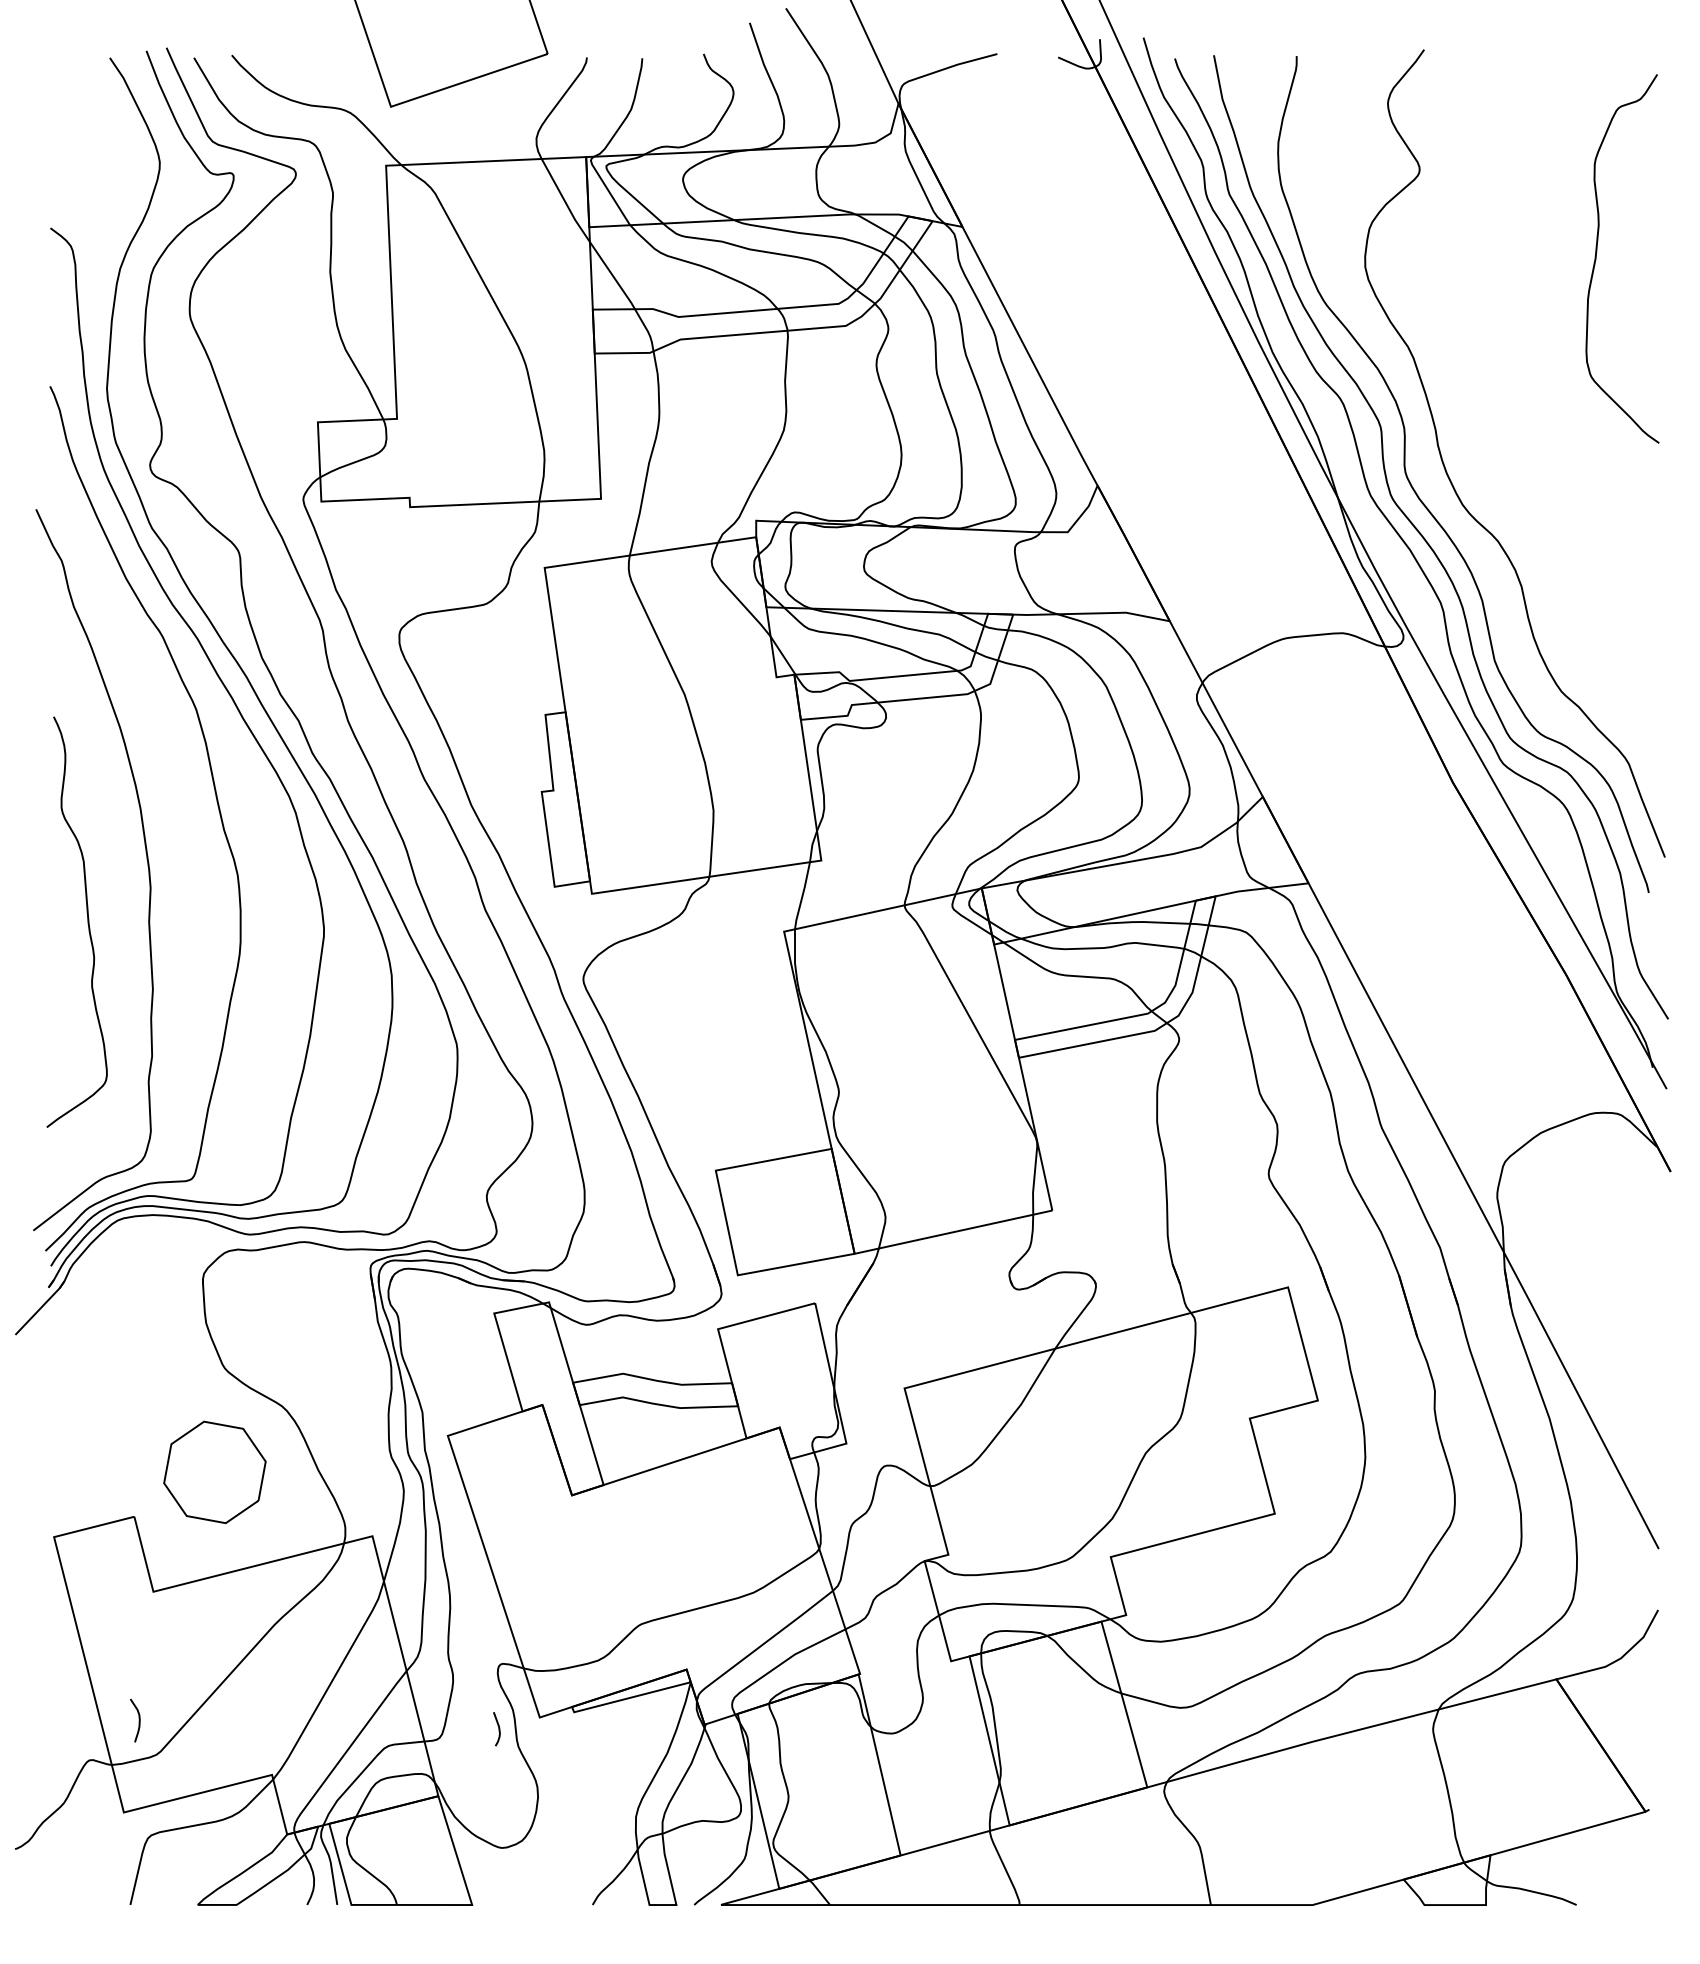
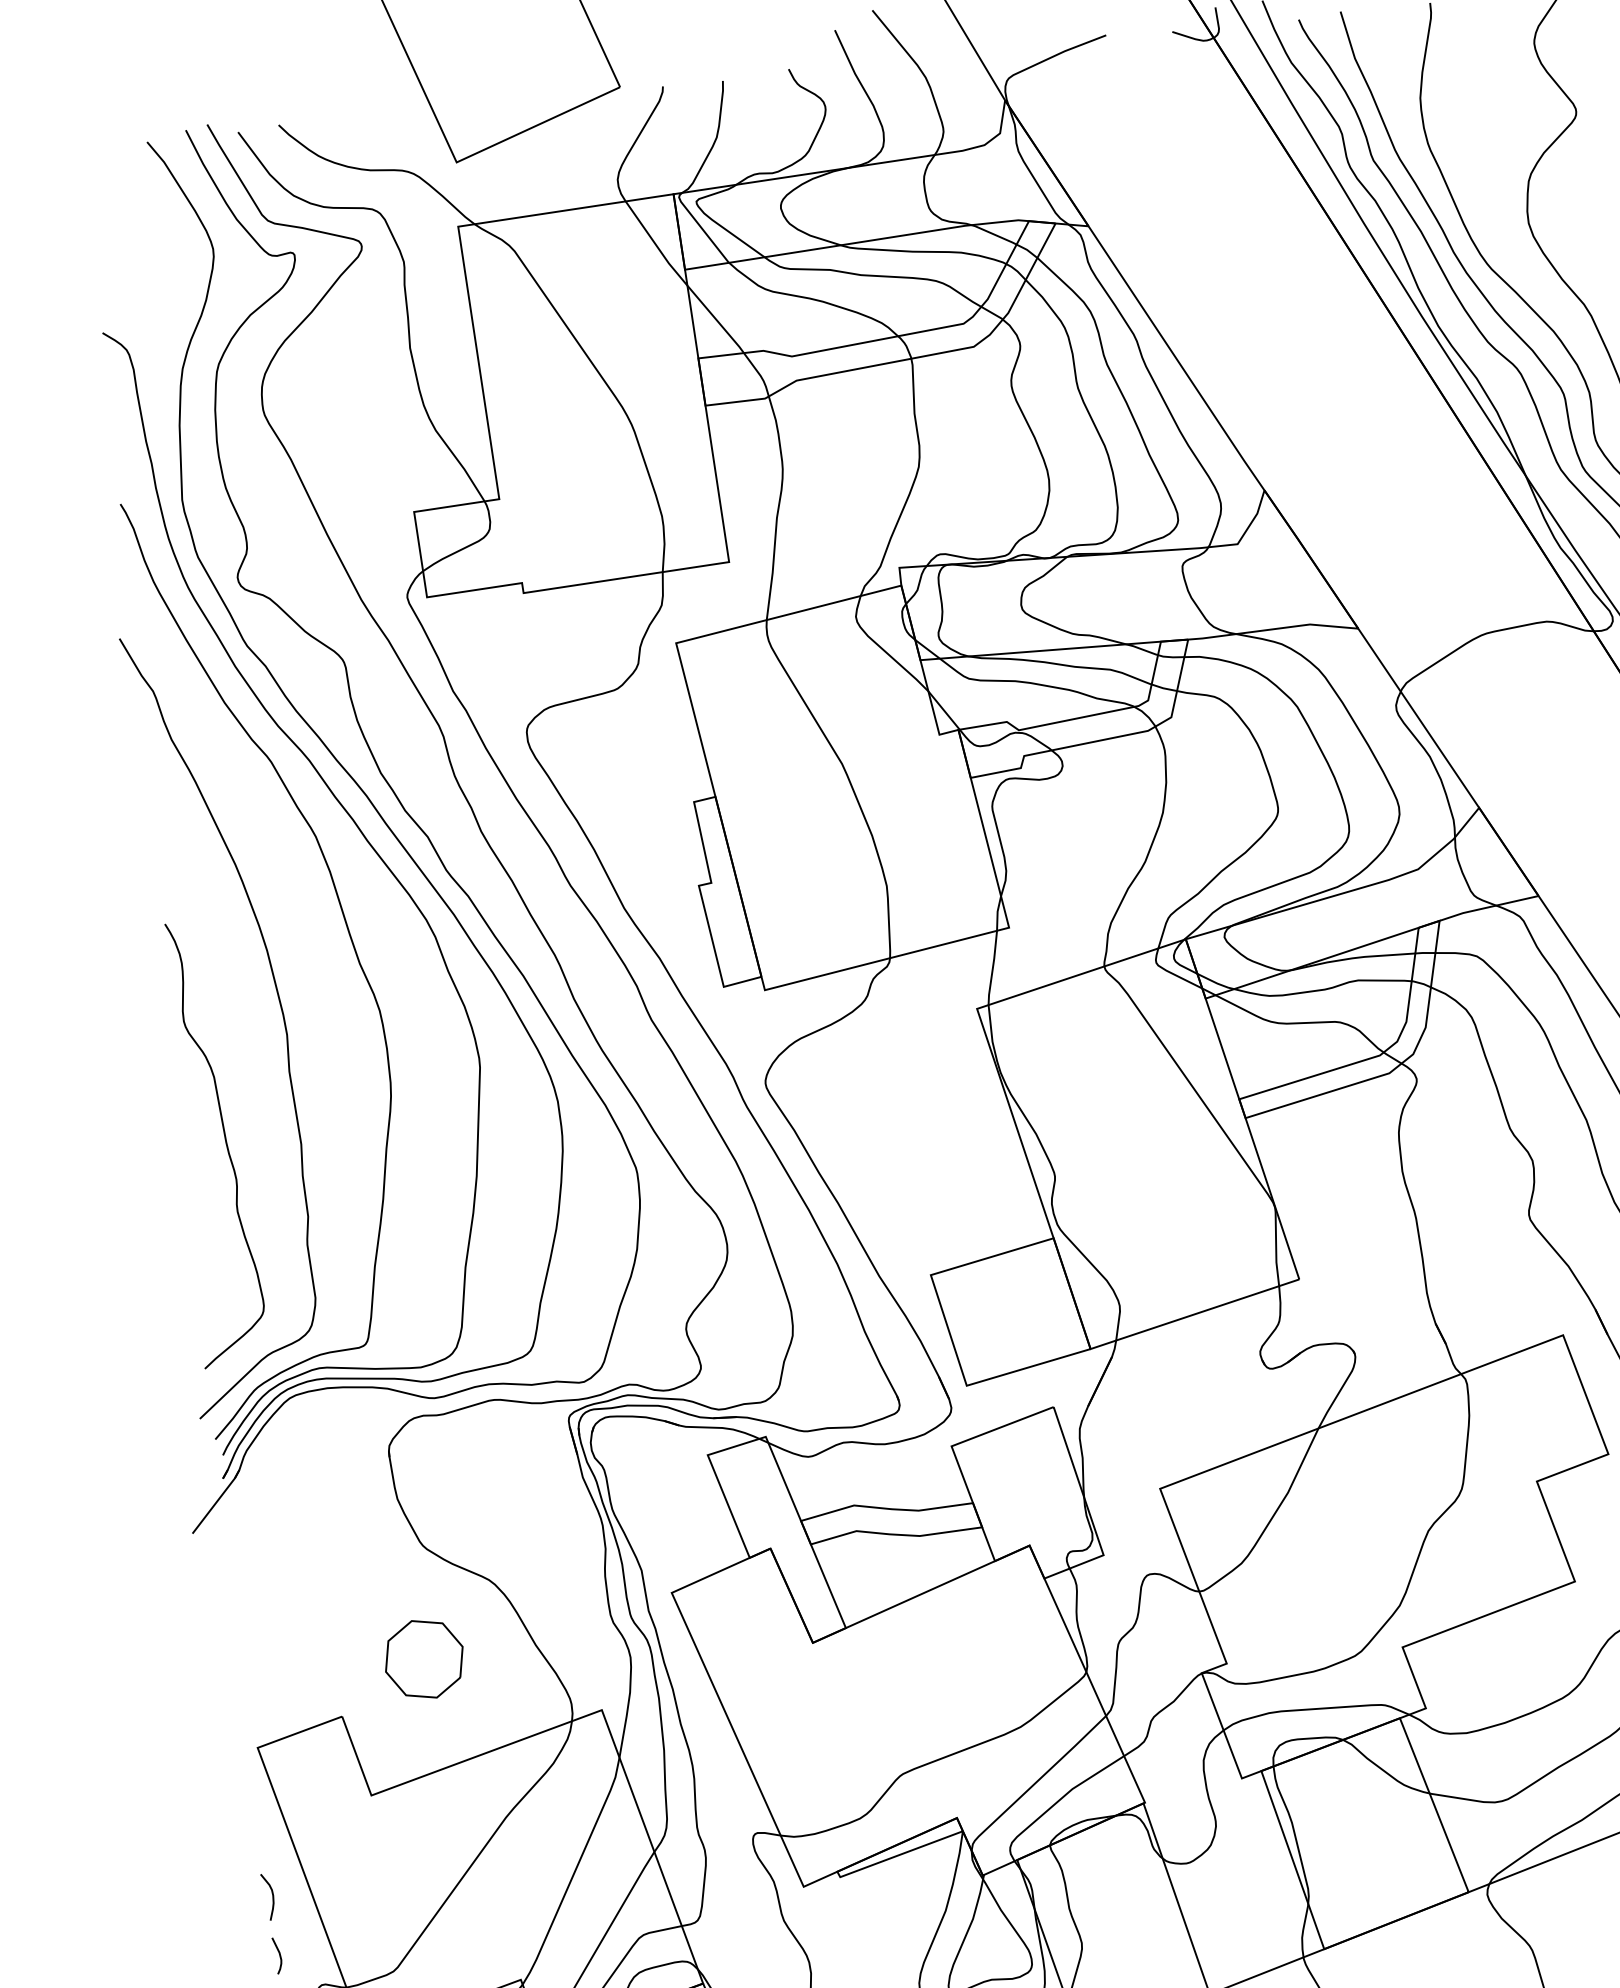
curve: (87, 921) -> (225, 1141), moved
part: (215, 1472) -> (424, 1659), size x0.71
curve: (138, 1720) -> (271, 1896), moved
curve: (498, 1729) -> (279, 1955), moved

